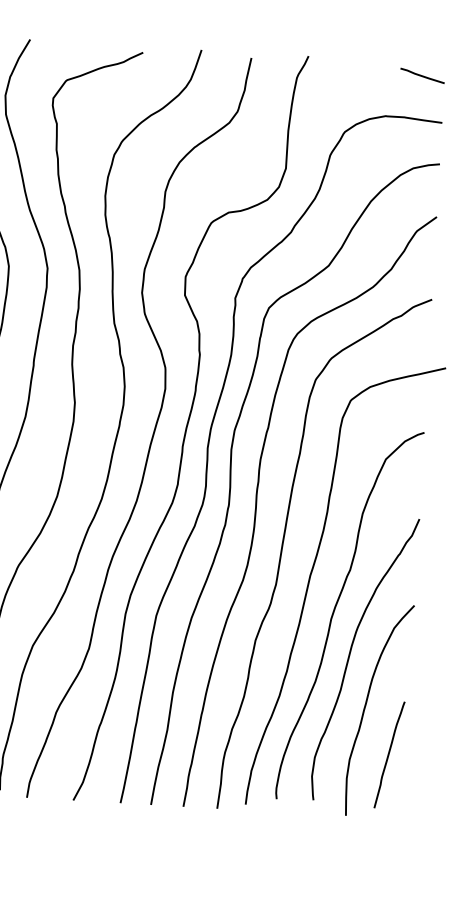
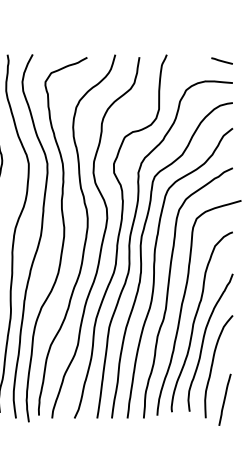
line: (388, 754) -> (224, 399), moved

